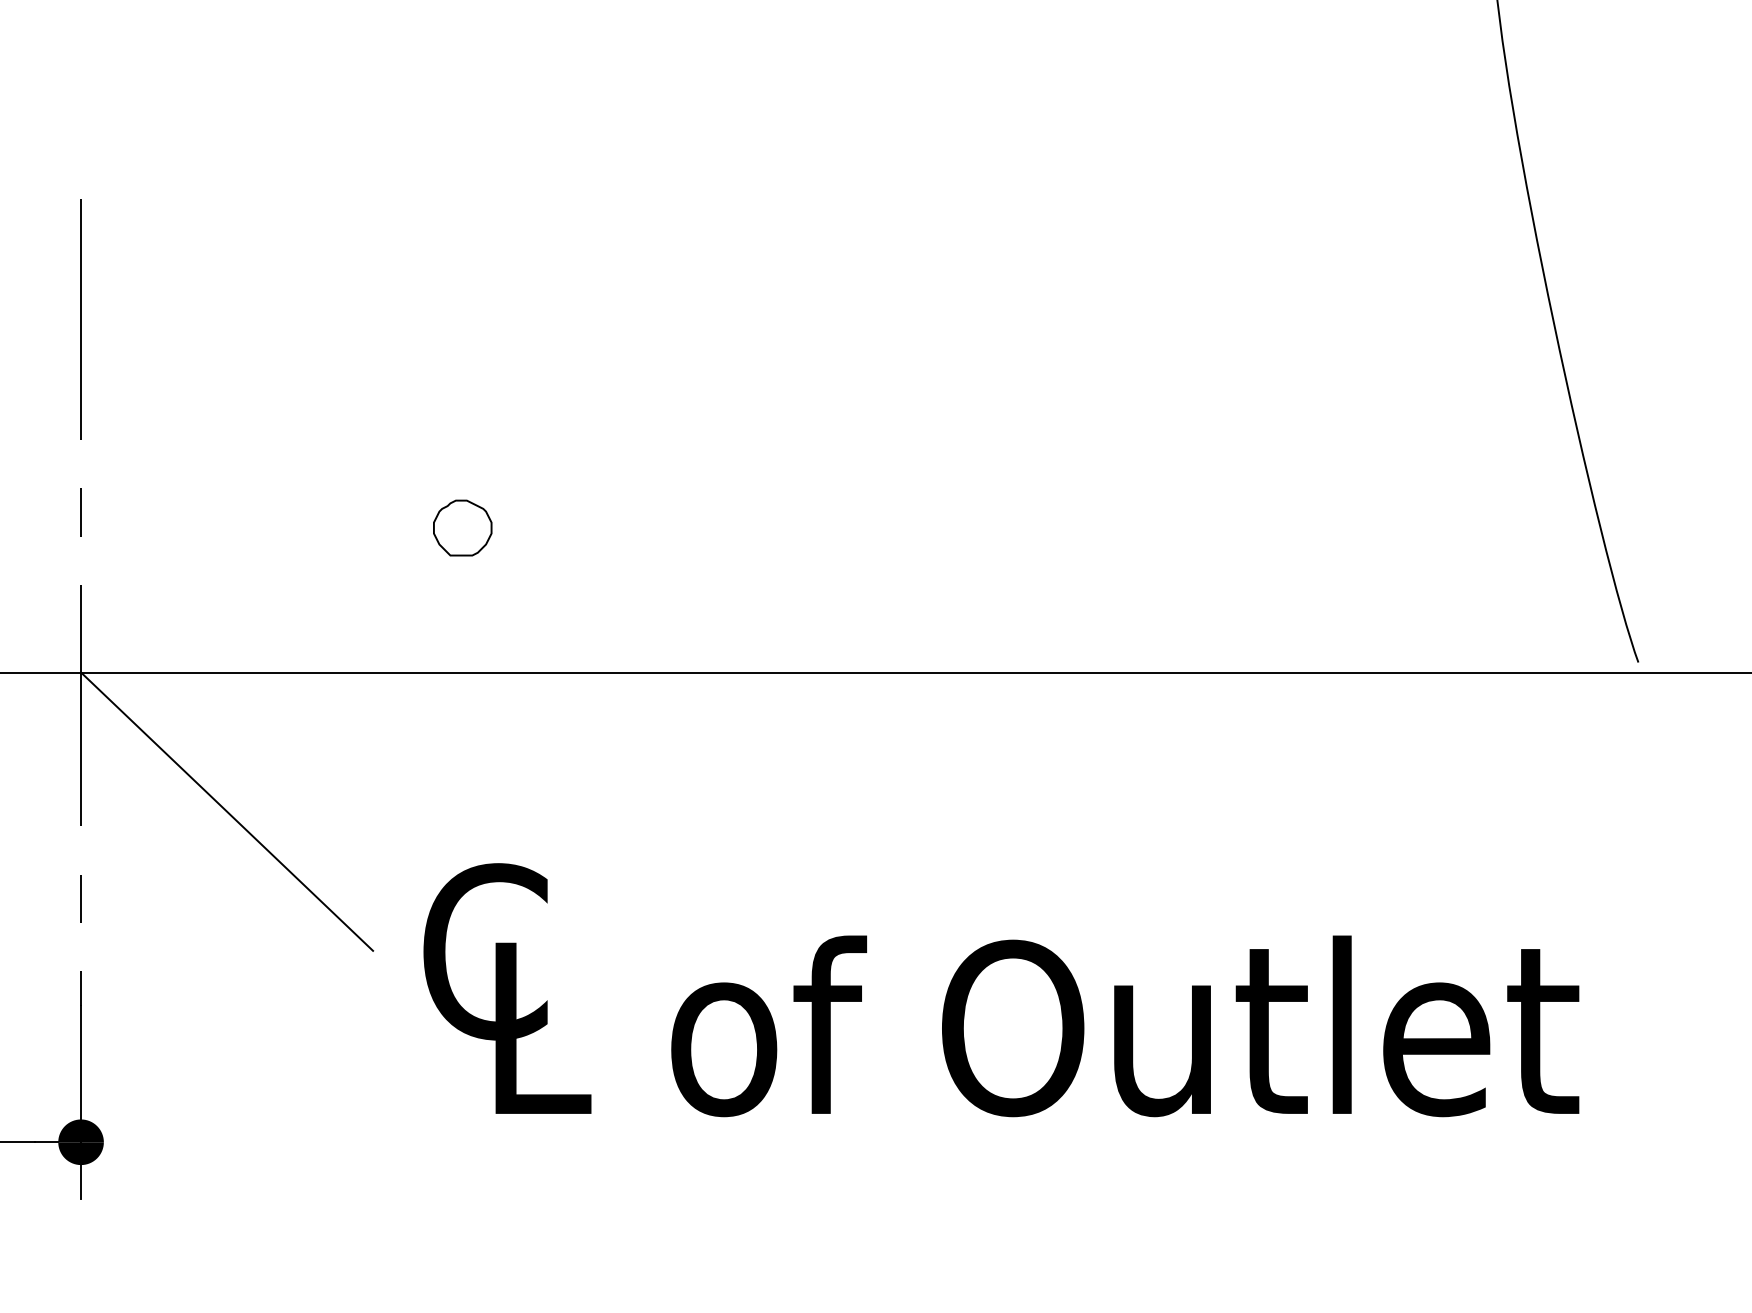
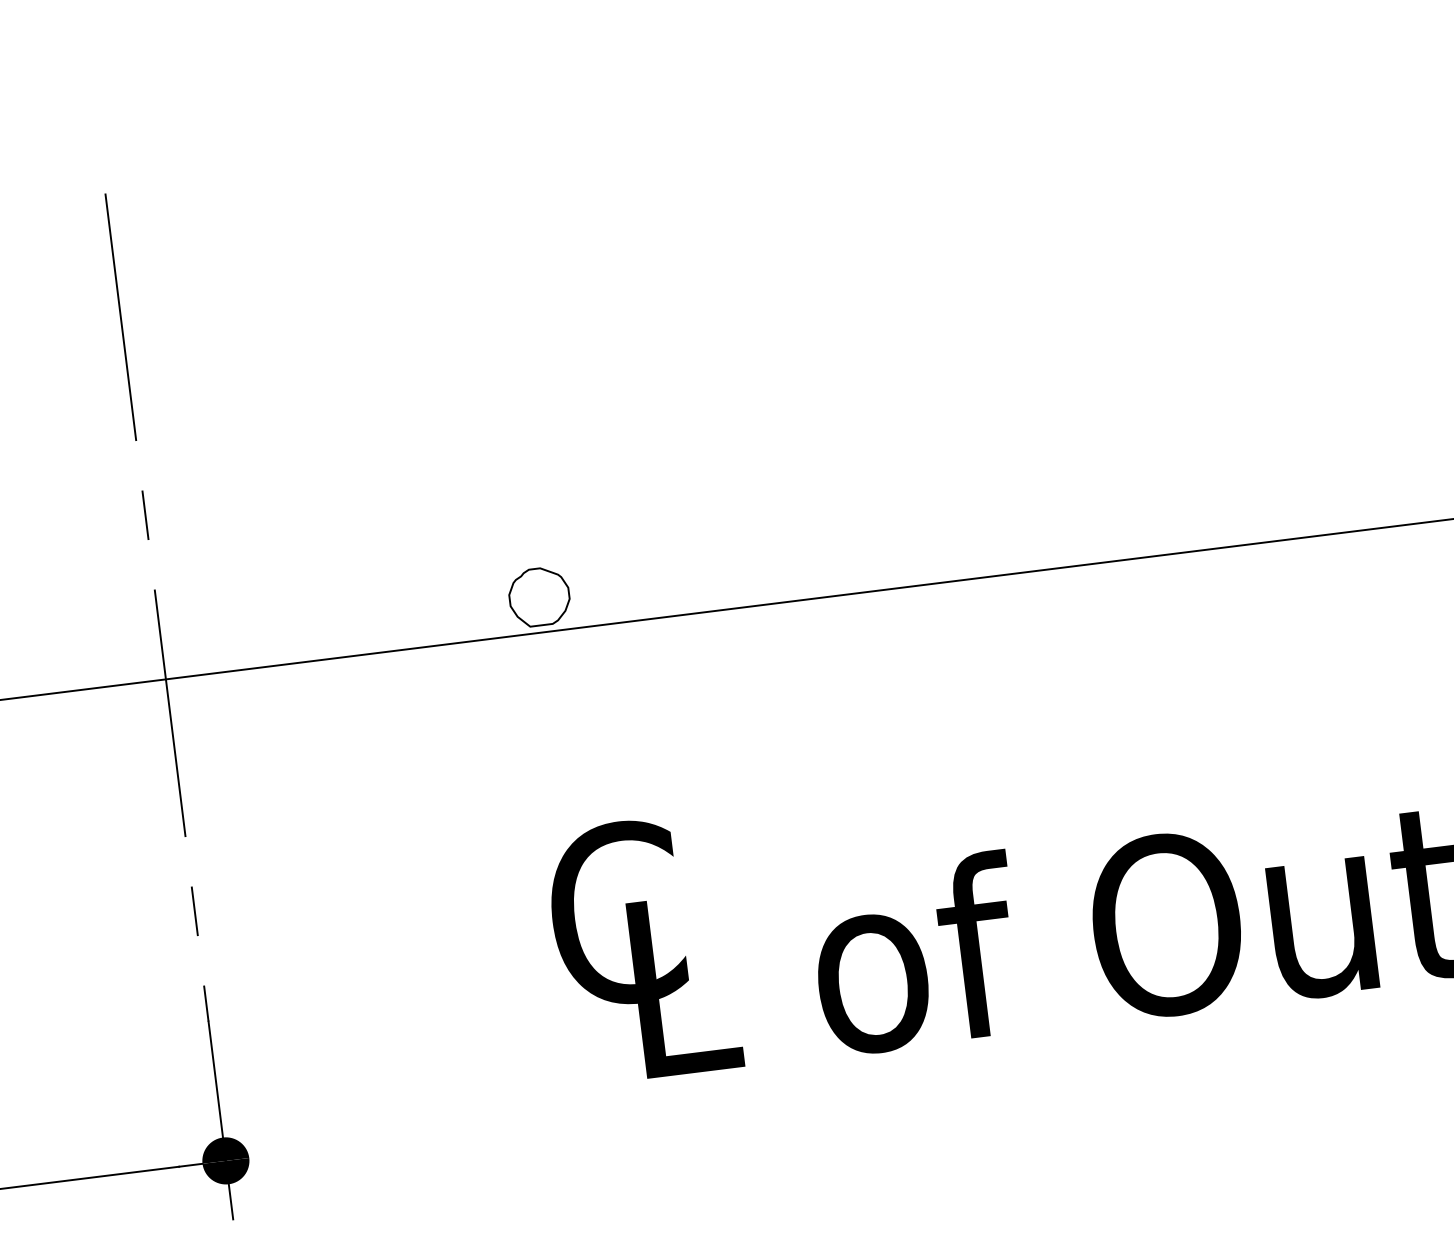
part: (462, 527) -> (539, 596), moved
line: (227, 811) -> (333, 803), removed

